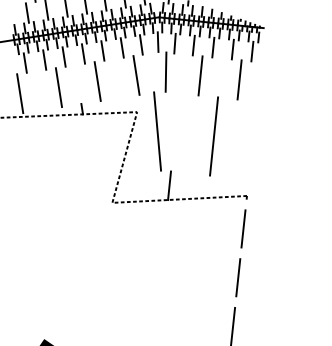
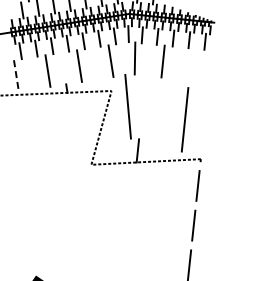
line: (239, 79) -> (194, 64), removed
line: (20, 94) -> (16, 76), solid -> dashed
line: (213, 136) -> (184, 119), moved

